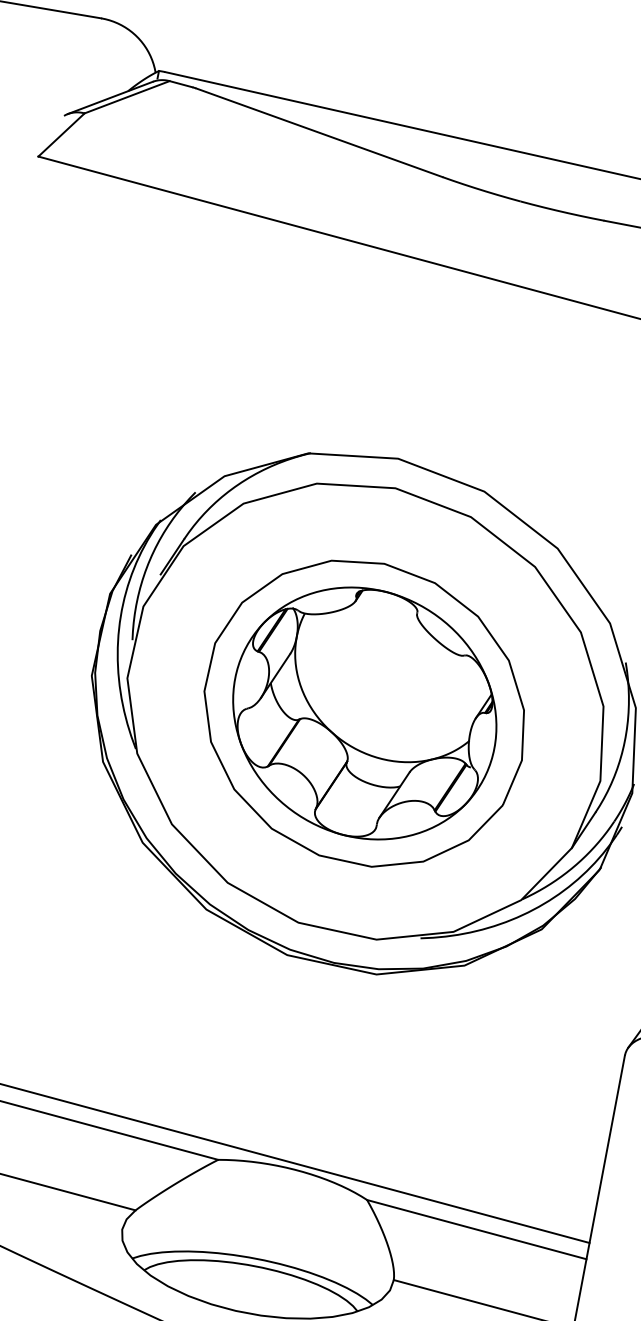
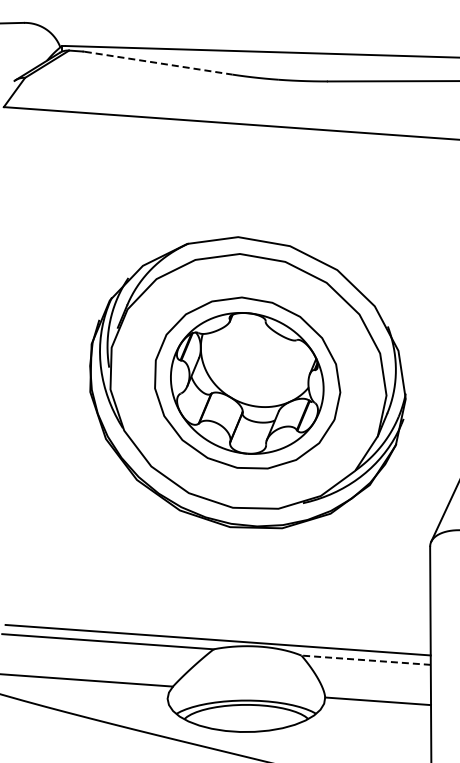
line: (319, 133) -> (158, 63), solid -> dashed
line: (477, 1230) -> (366, 660), solid -> dashed

